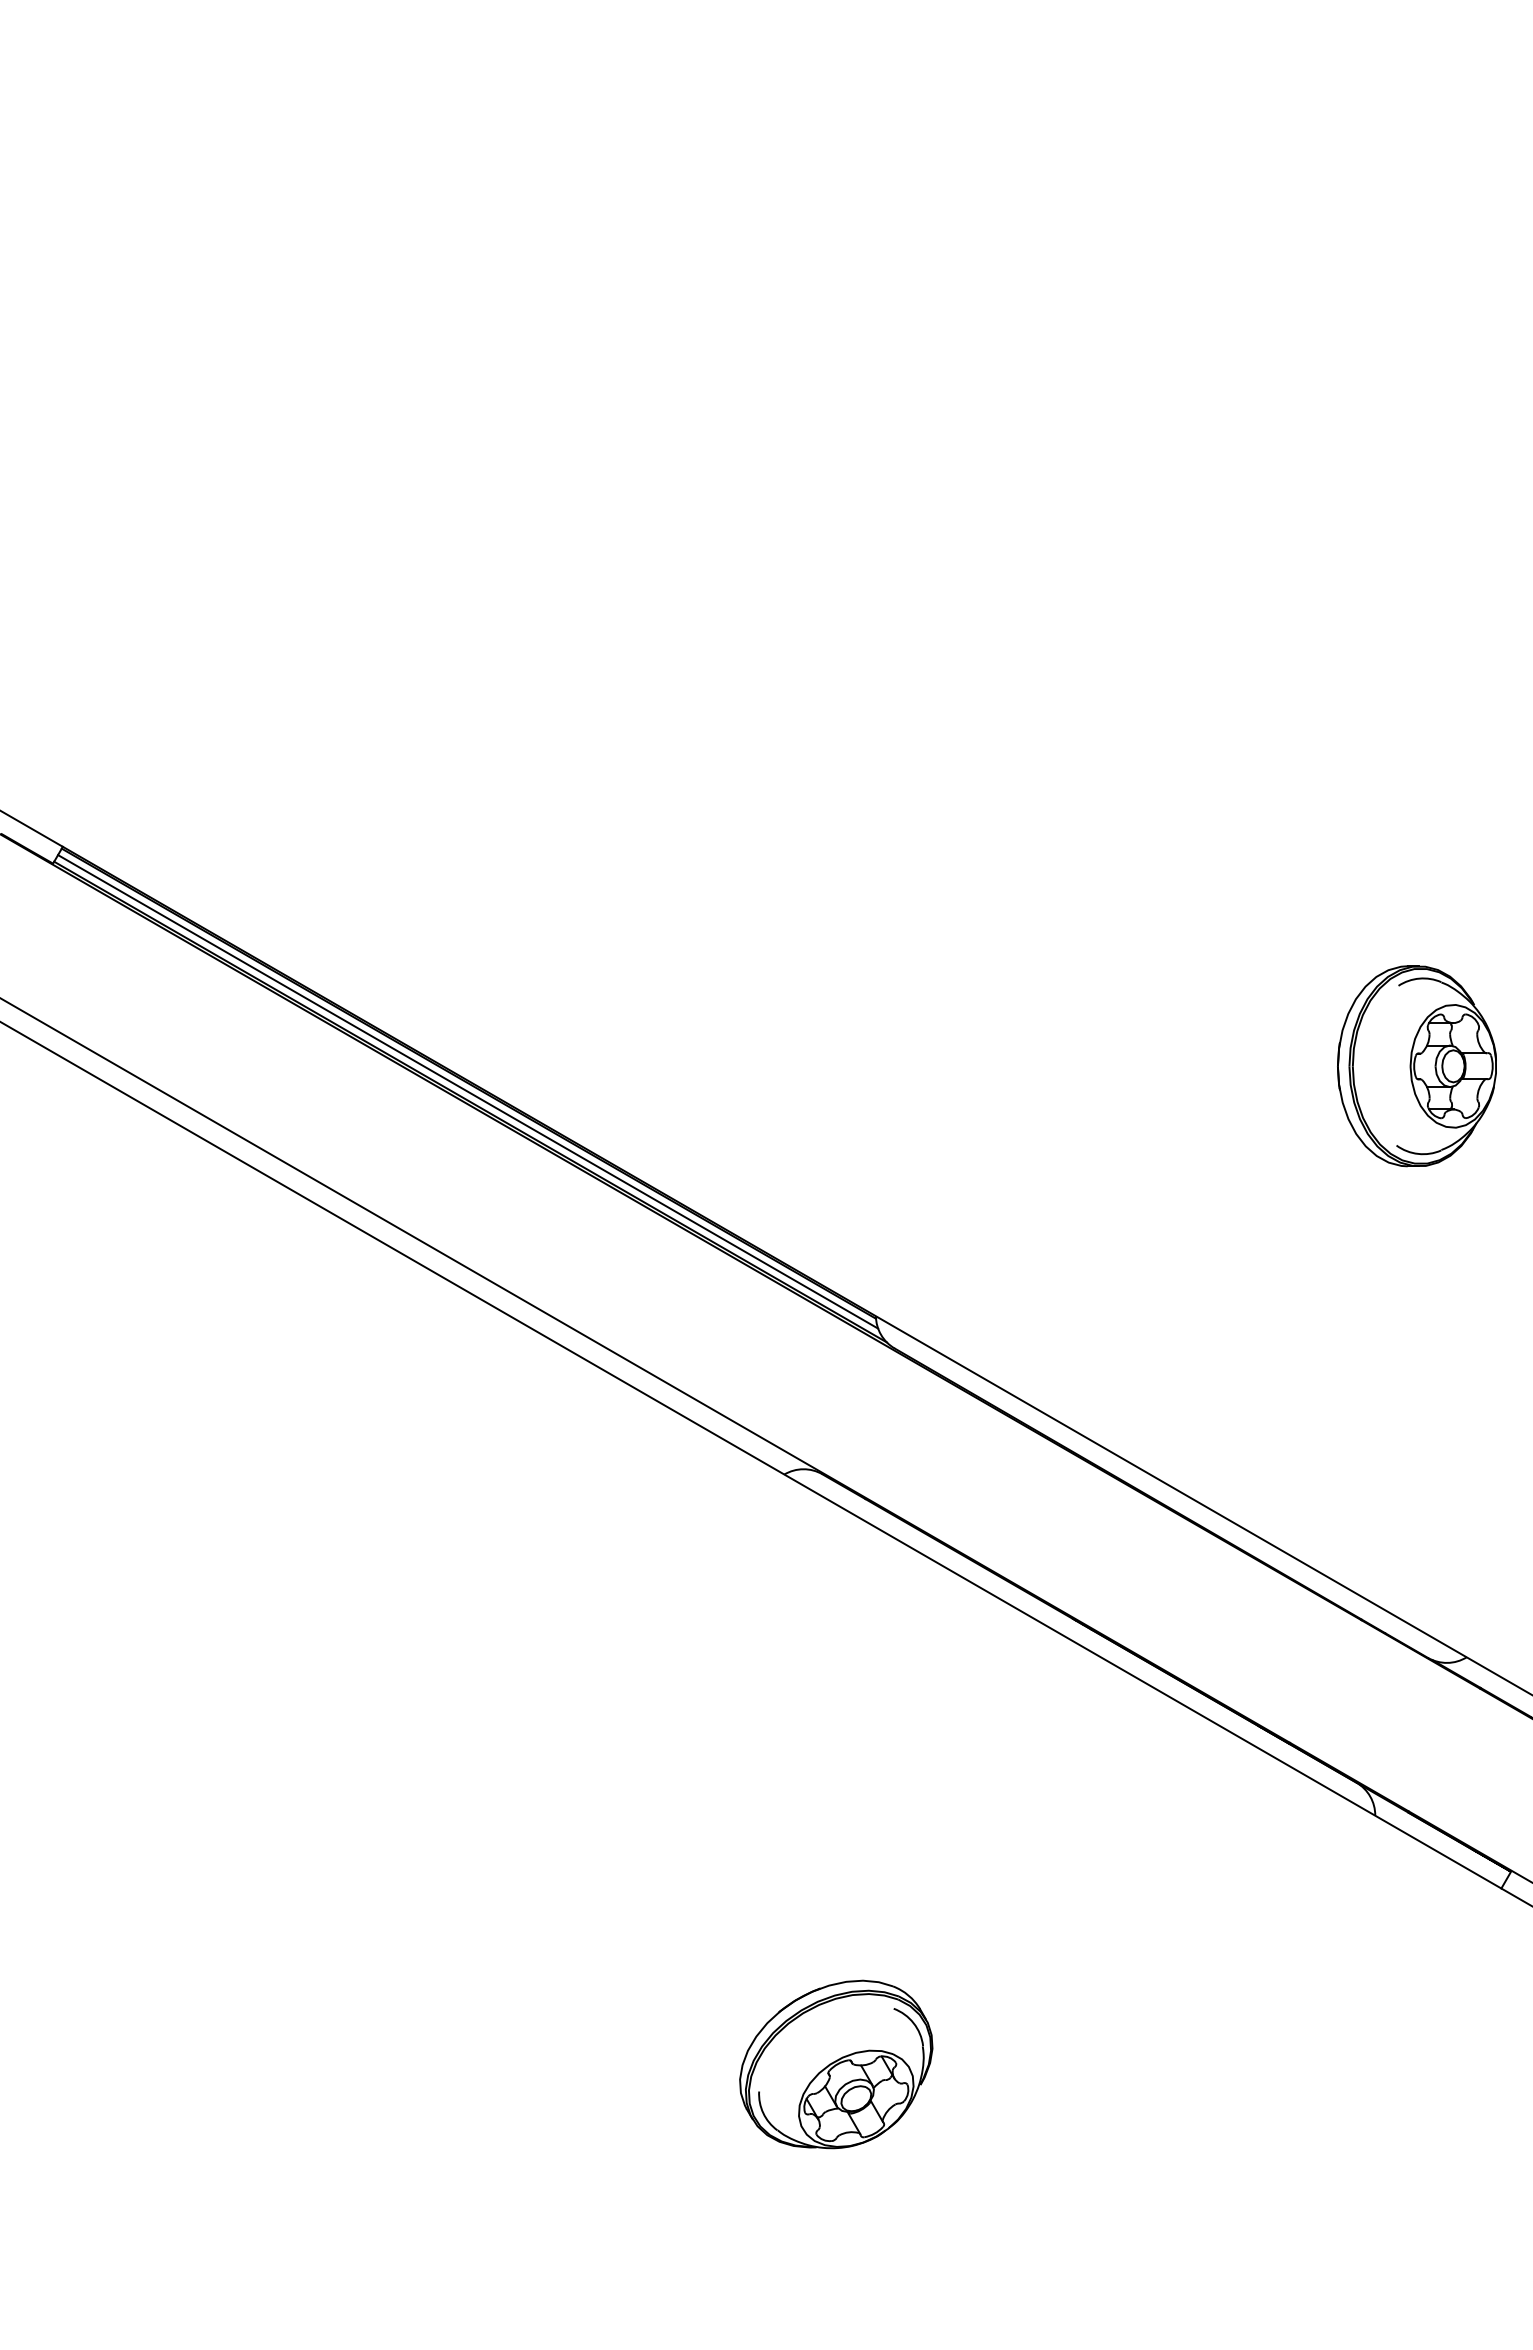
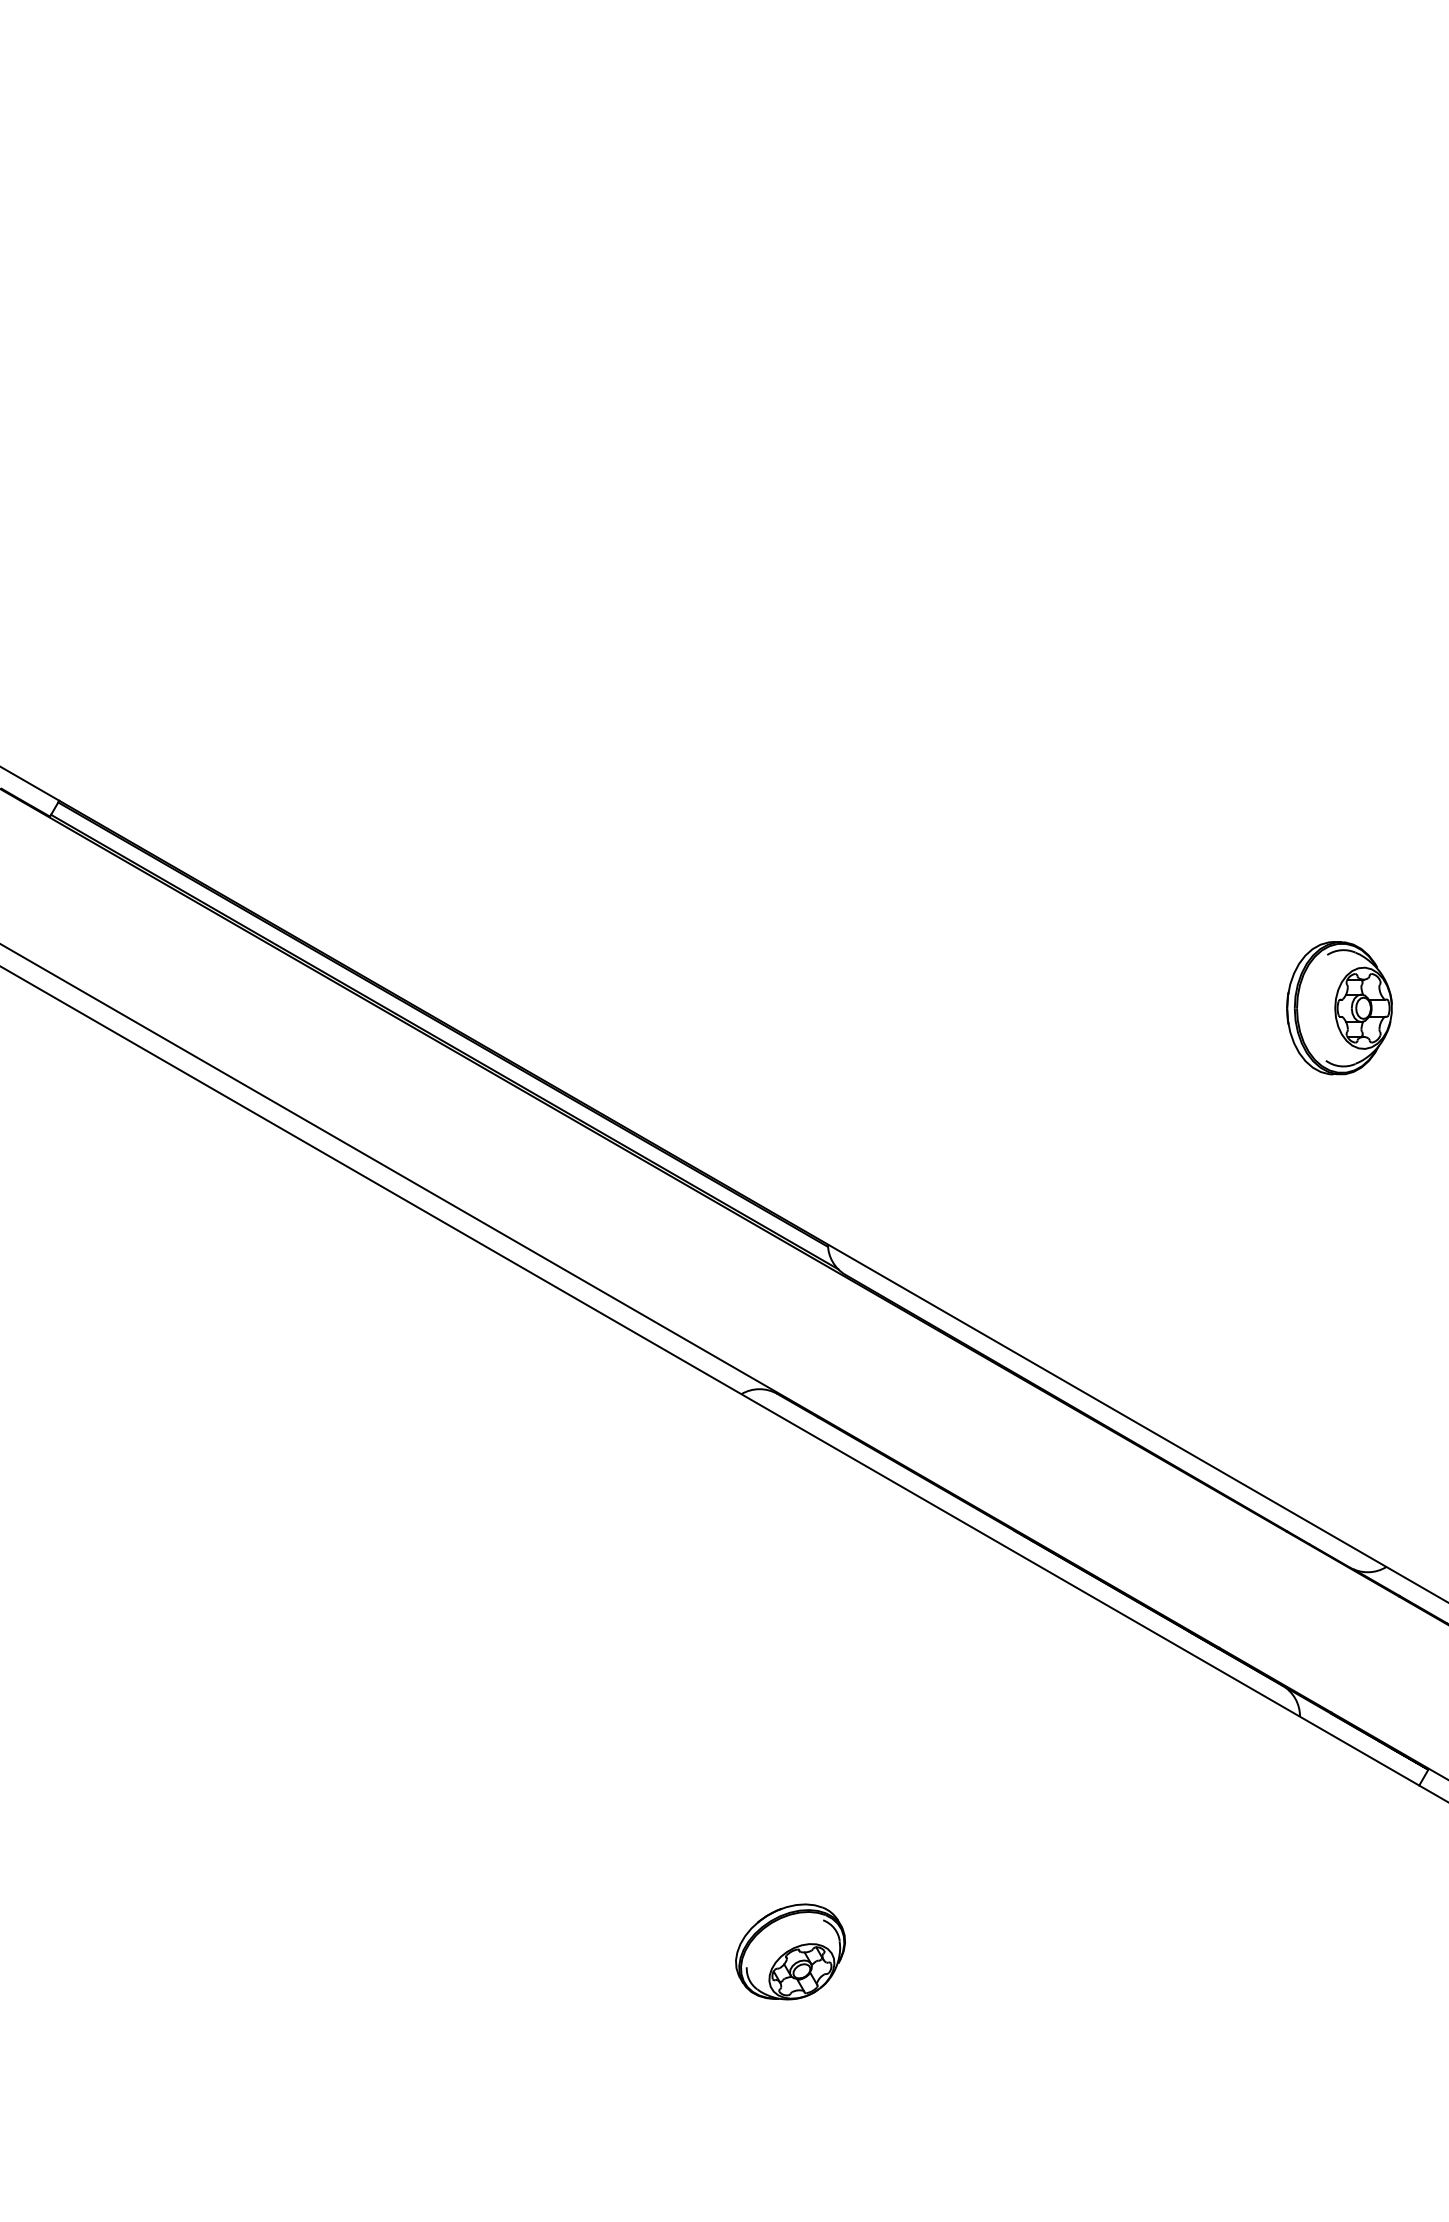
part: (1416, 1066) -> (1339, 1008), size x0.7
line: (468, 1091) -> (442, 1032), removed
part: (836, 2064) -> (790, 1951), size x0.6

